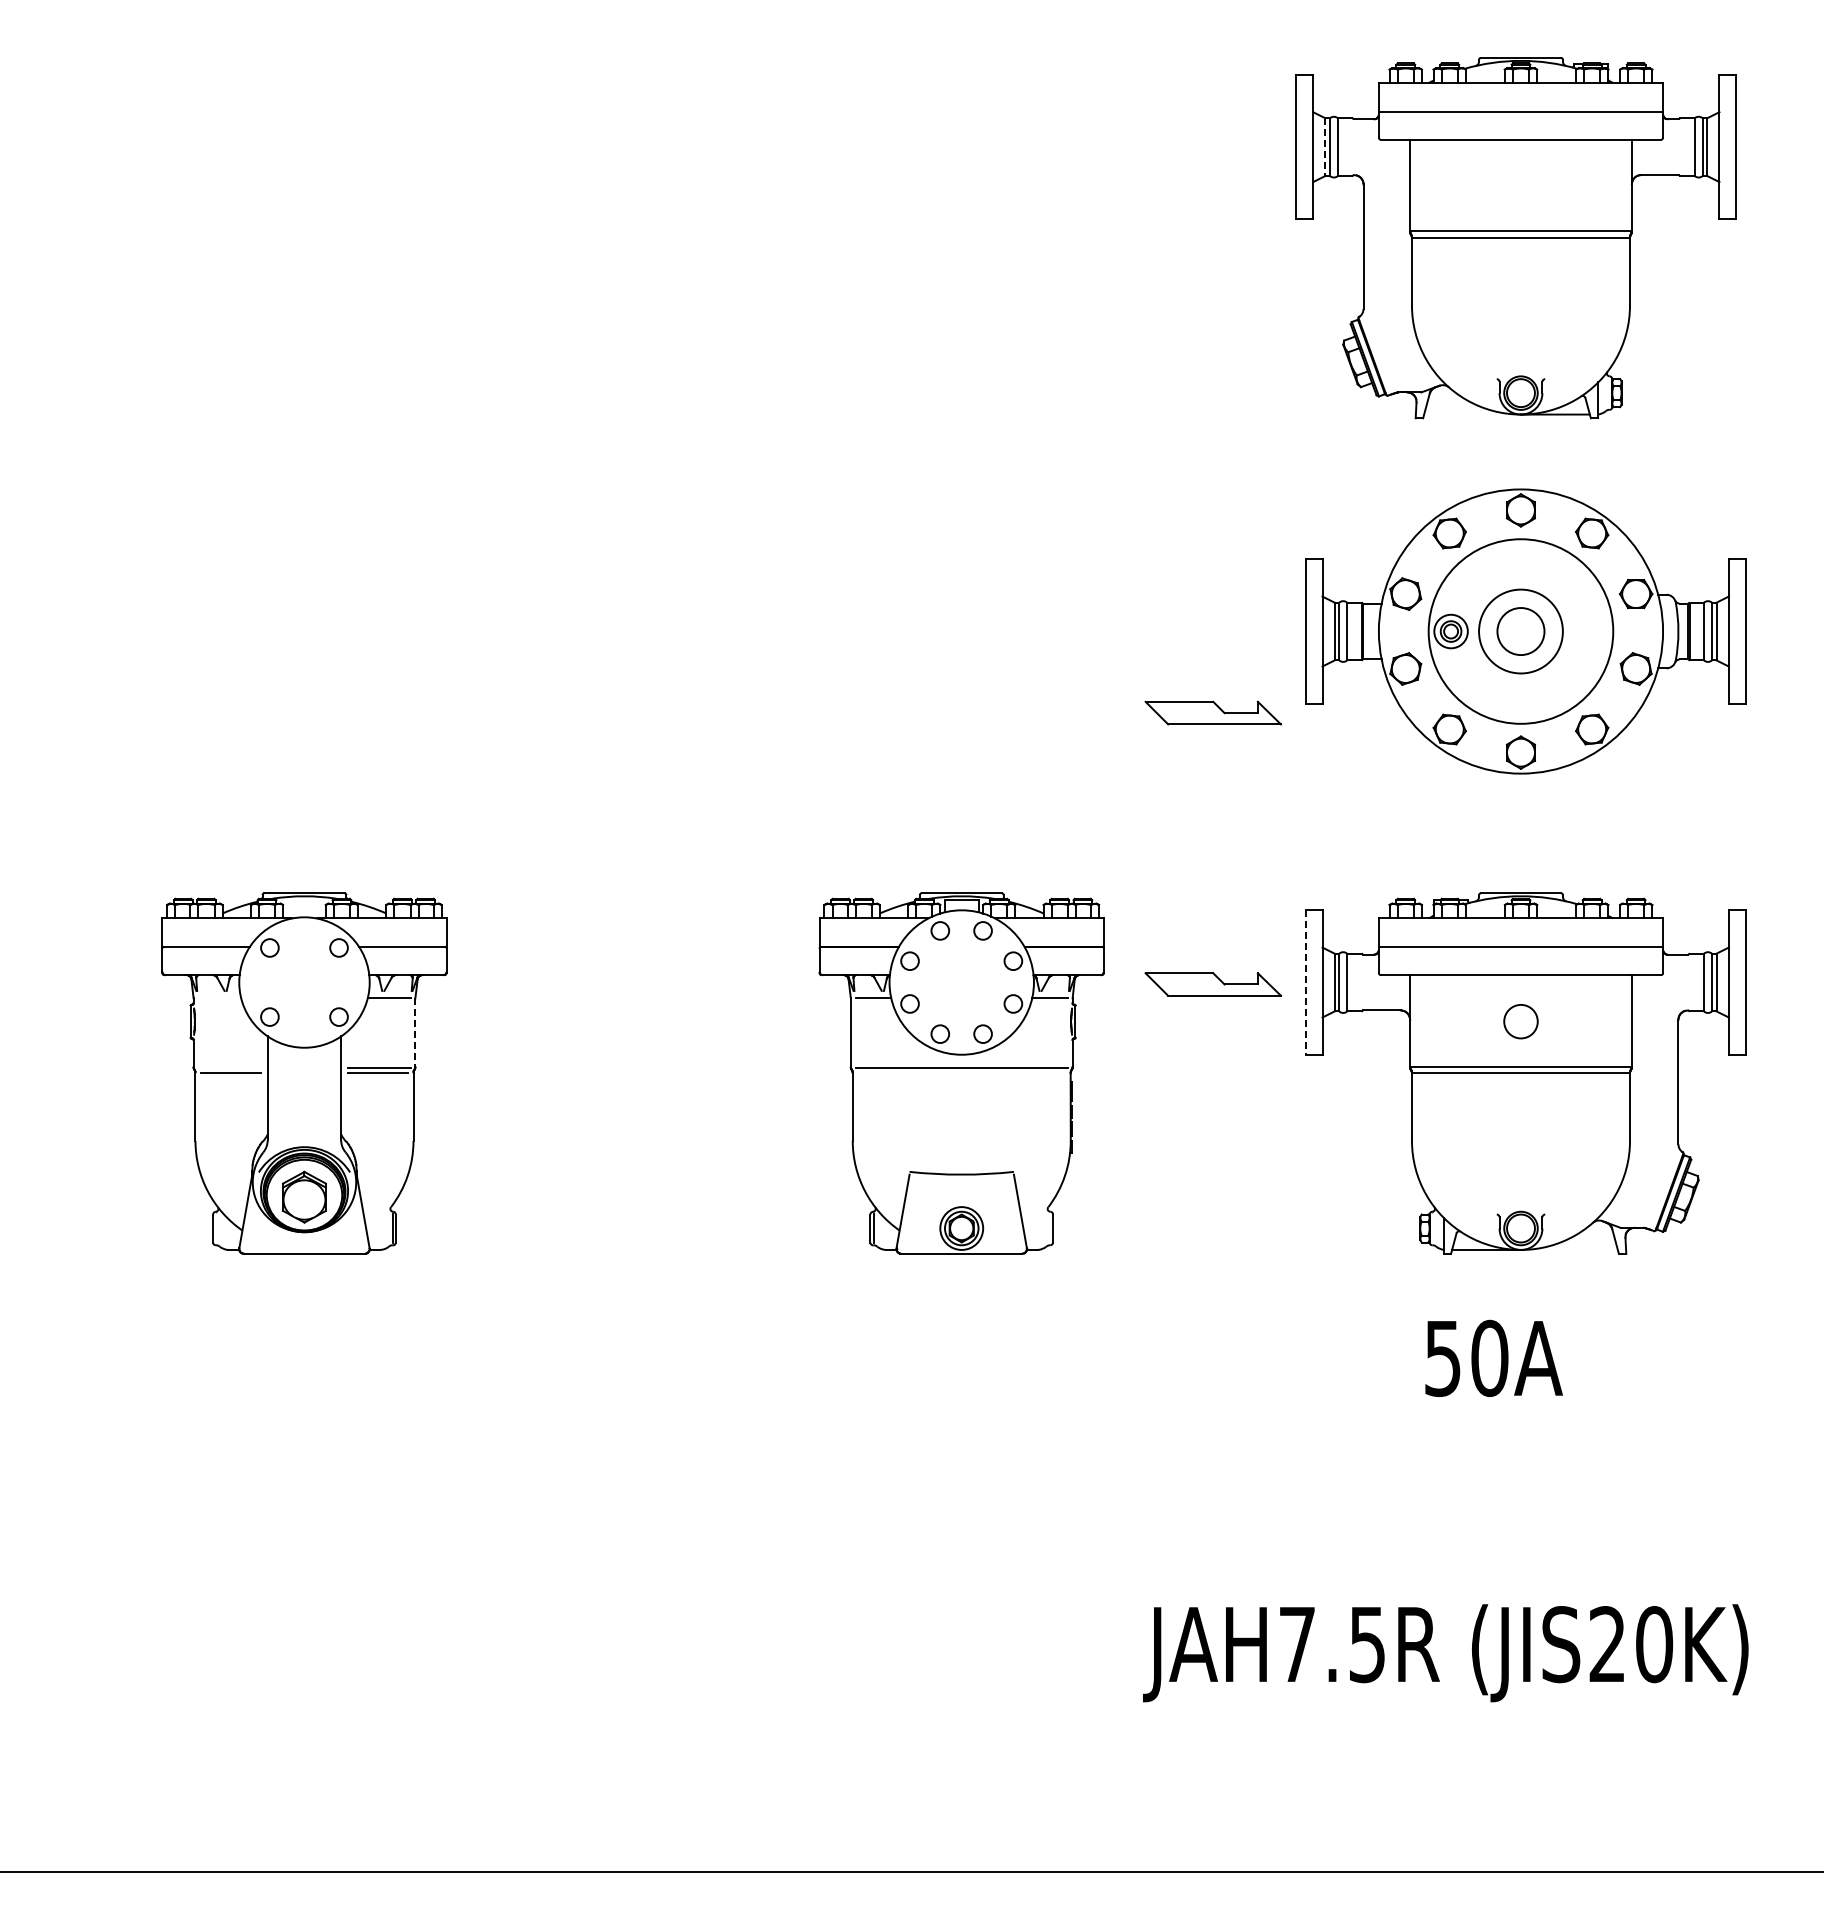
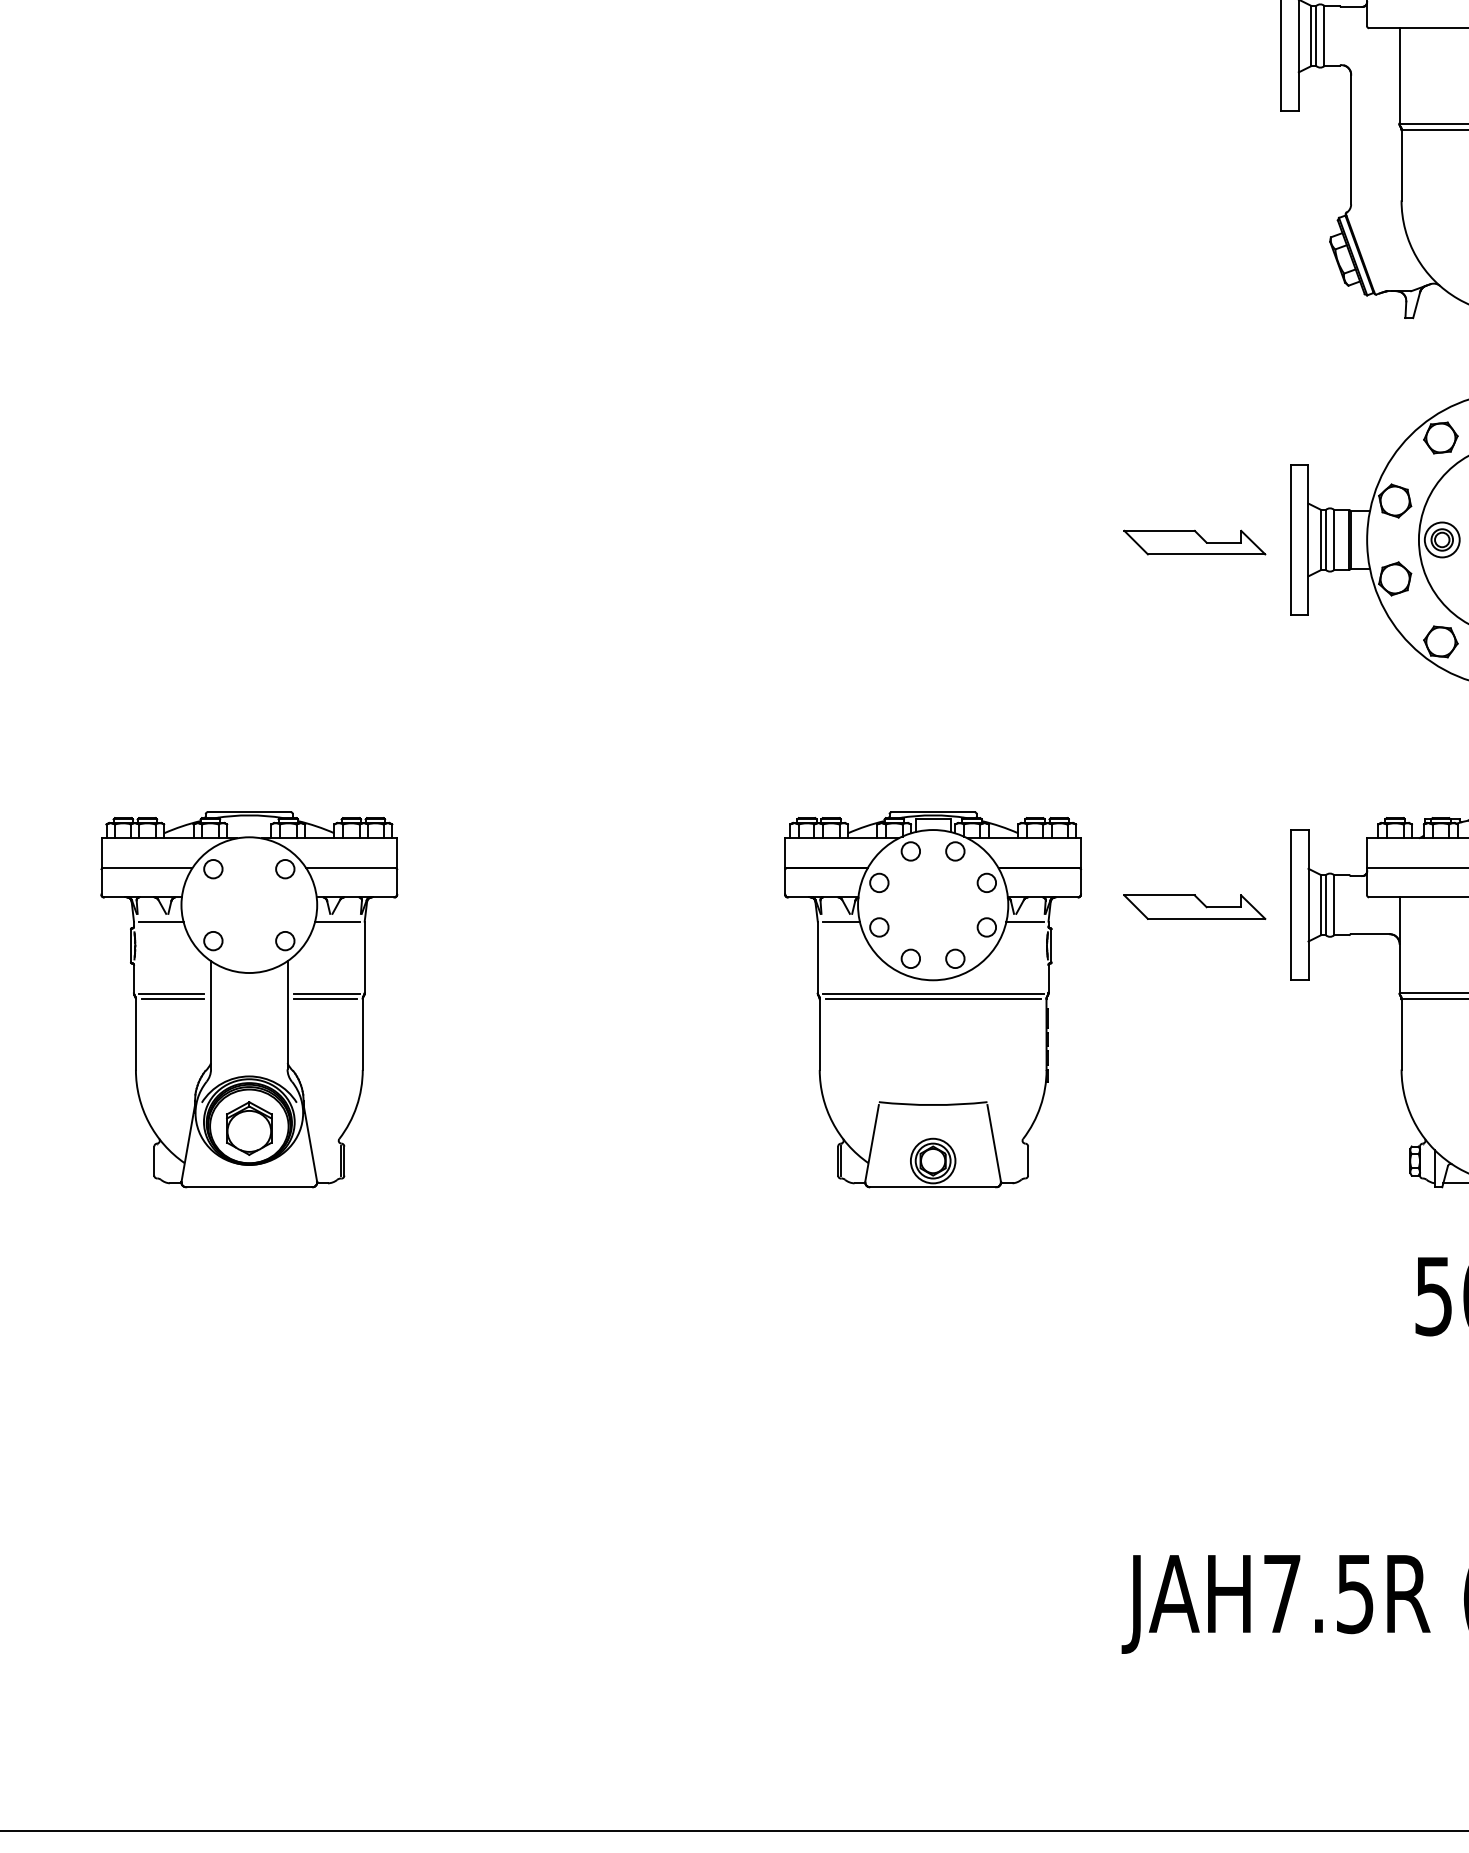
line: (1325, 147) -> (1311, 36), dashed -> solid
part: (1212, 712) -> (1194, 542), moved
line: (1305, 983) -> (1290, 906), dashed -> solid
line: (219, 998) -> (160, 921), added
line: (415, 1033) -> (364, 958), dashed -> solid
line: (229, 1068) -> (171, 994), added
line: (961, 1073) -> (932, 999), added

